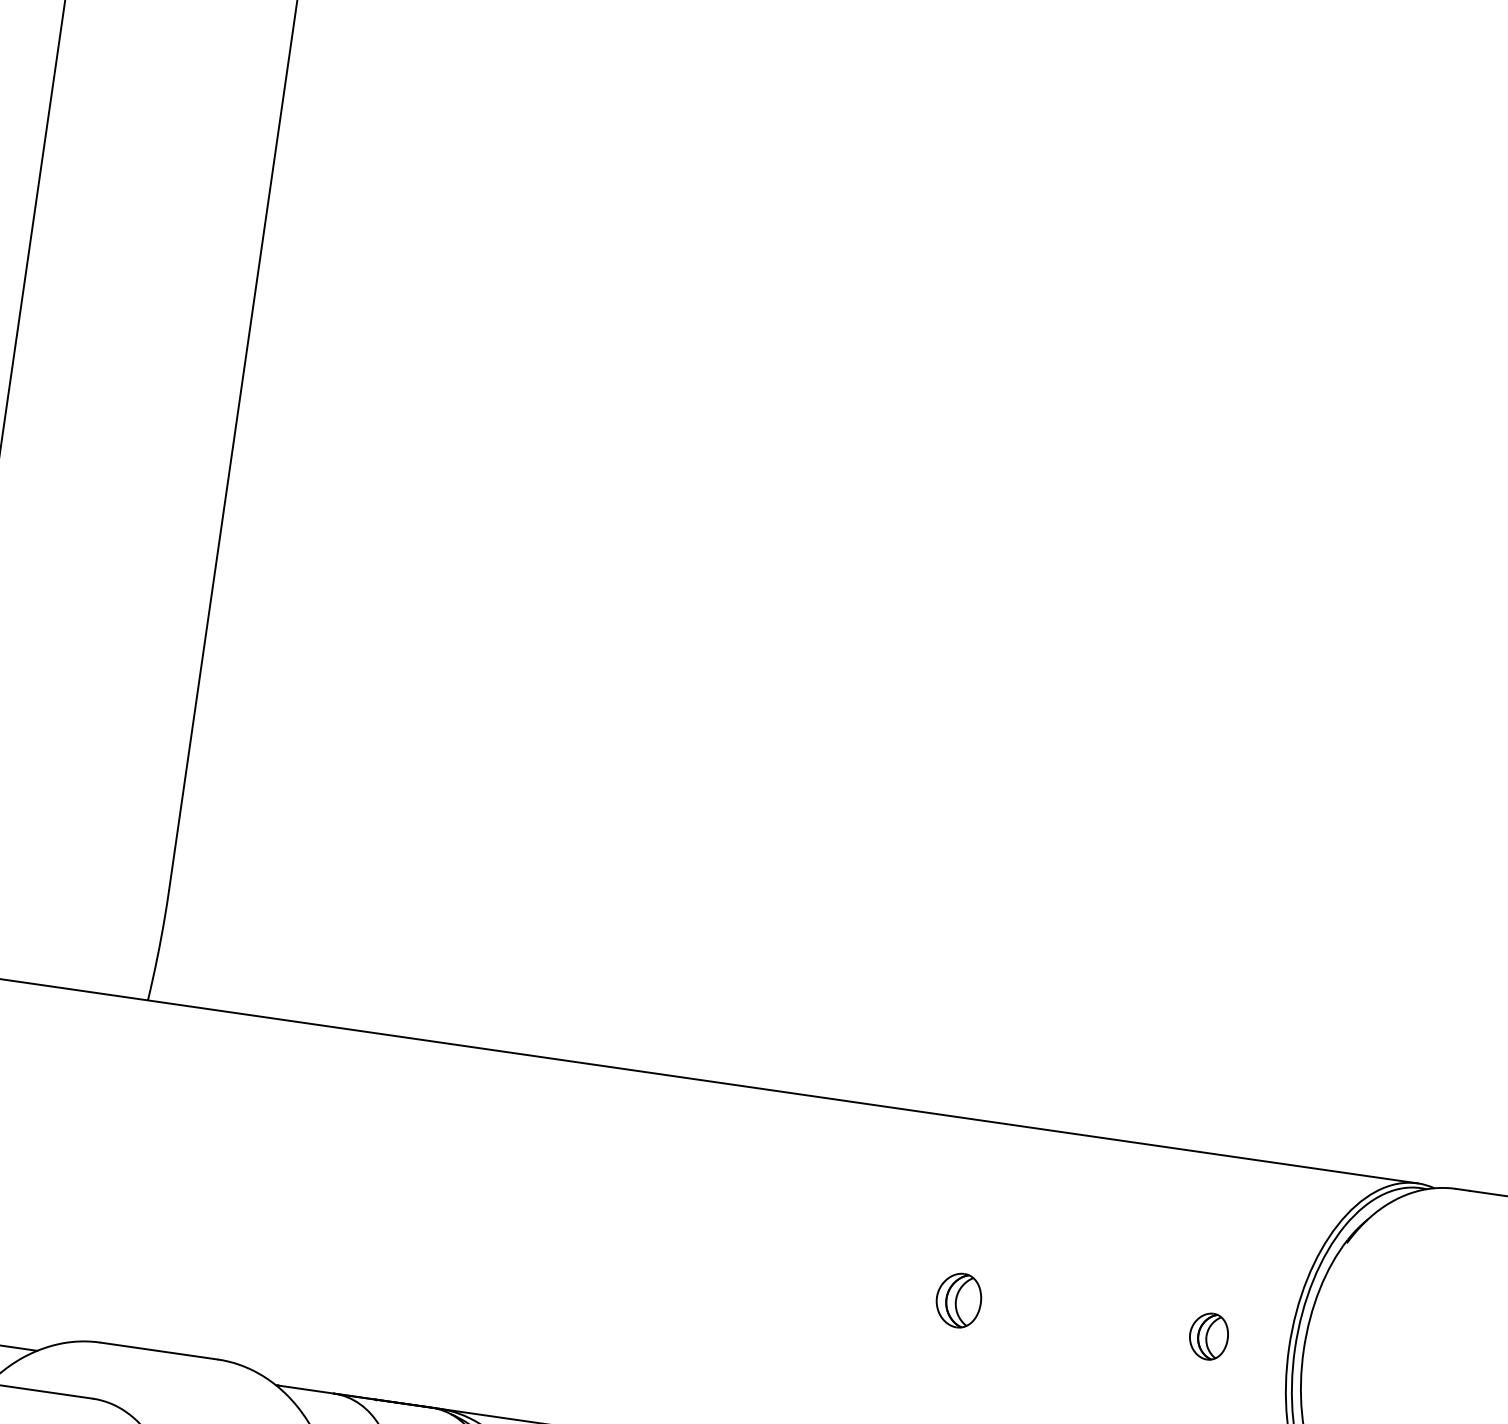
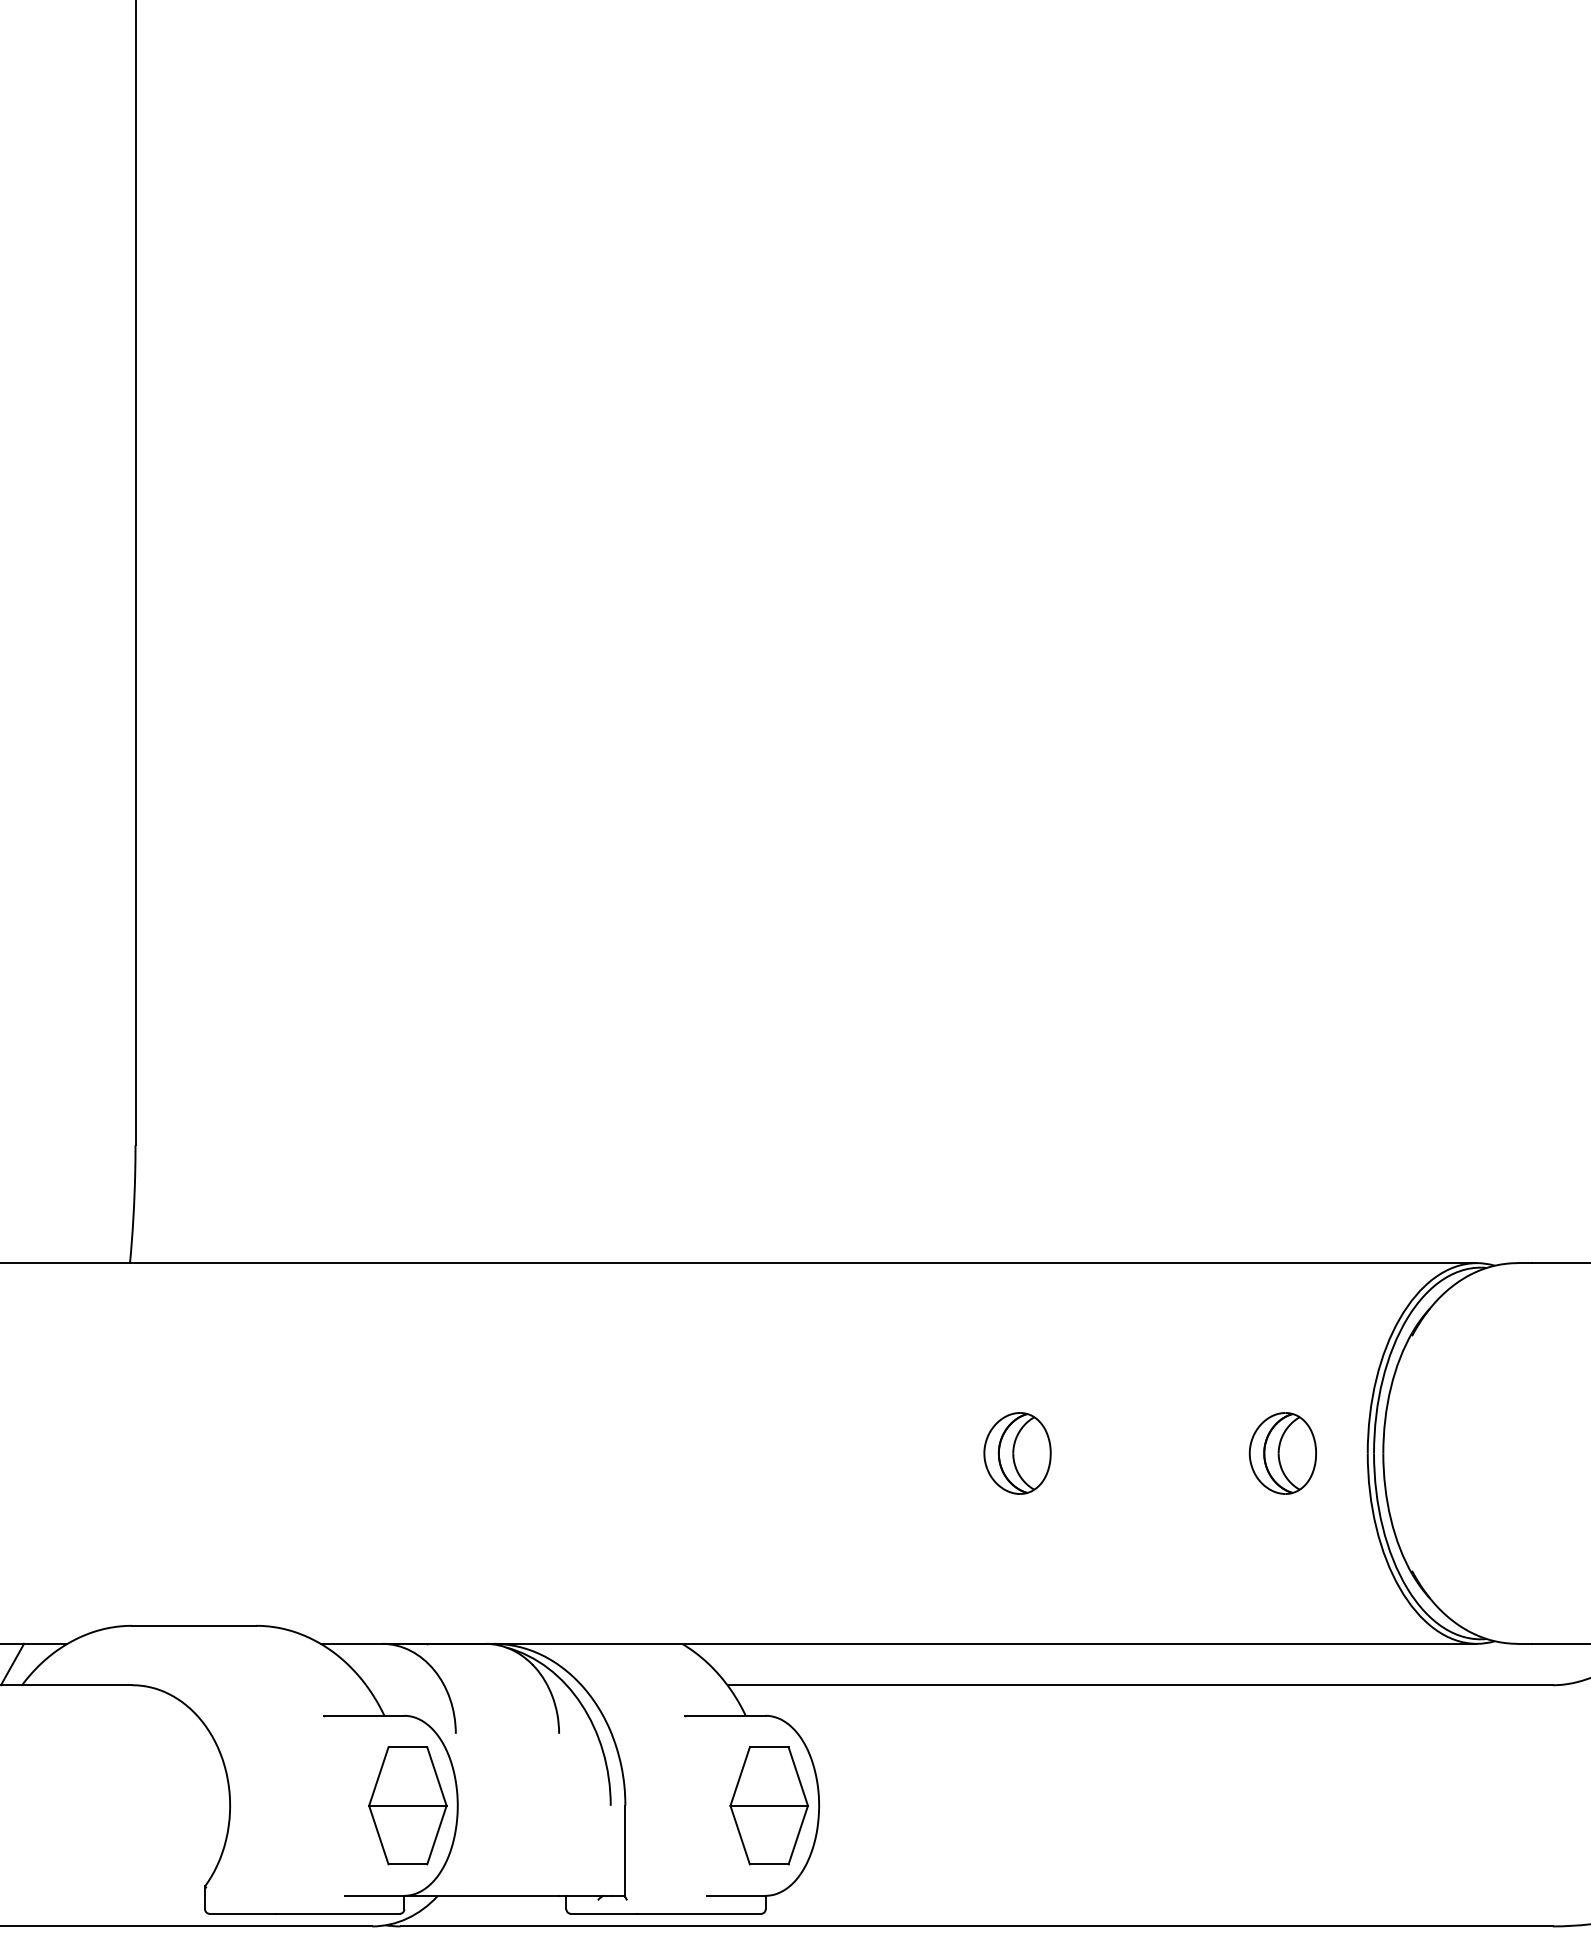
part: (958, 1300) -> (1017, 1453), size x1.43
part: (1208, 1336) -> (1282, 1453), size x1.67

